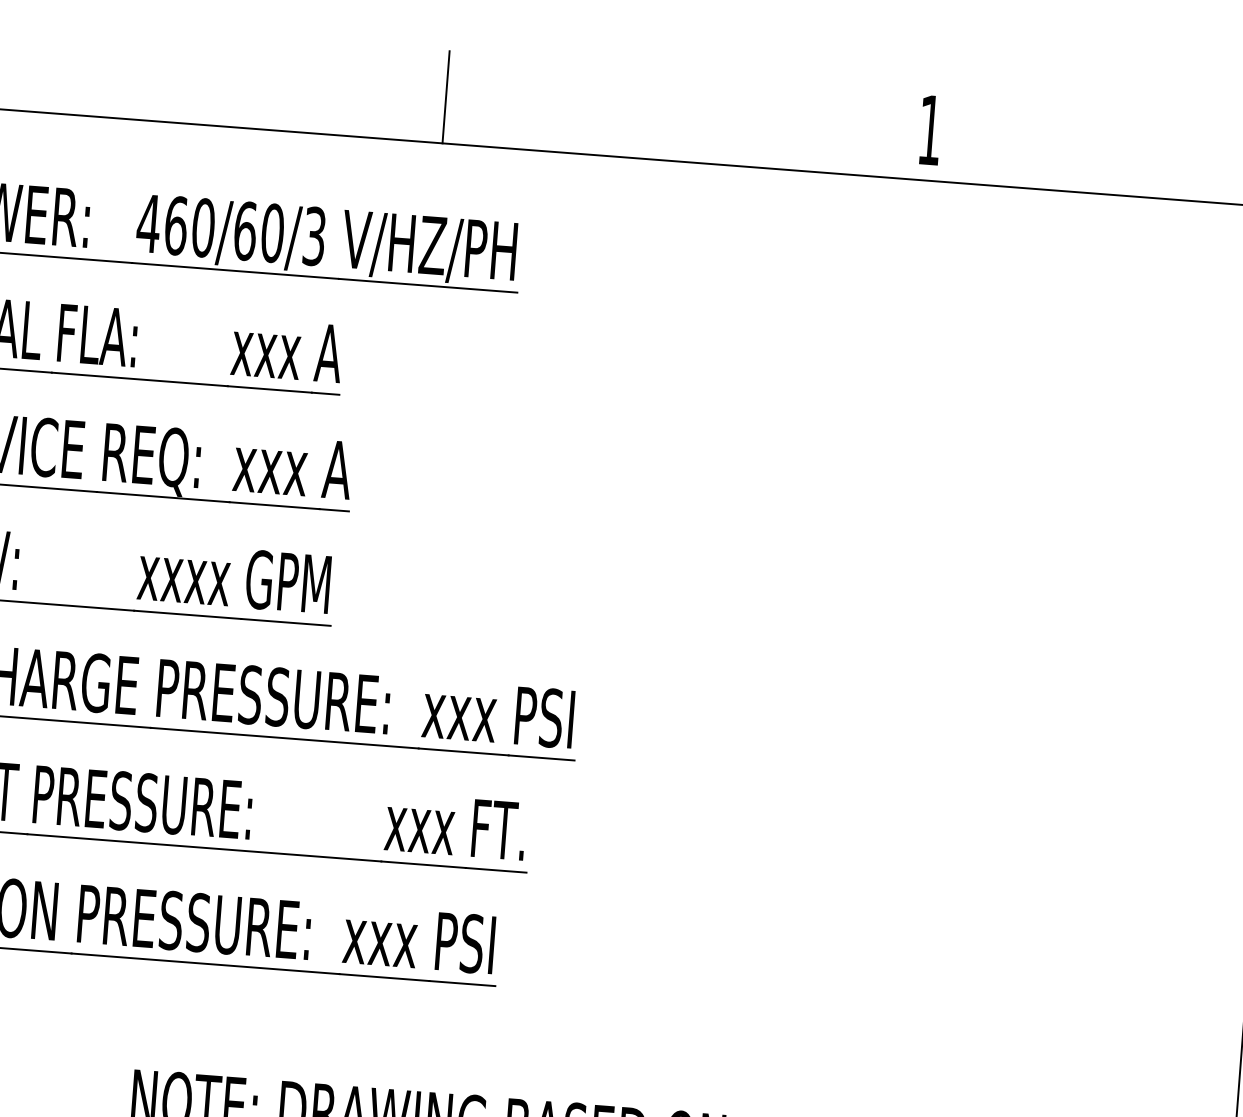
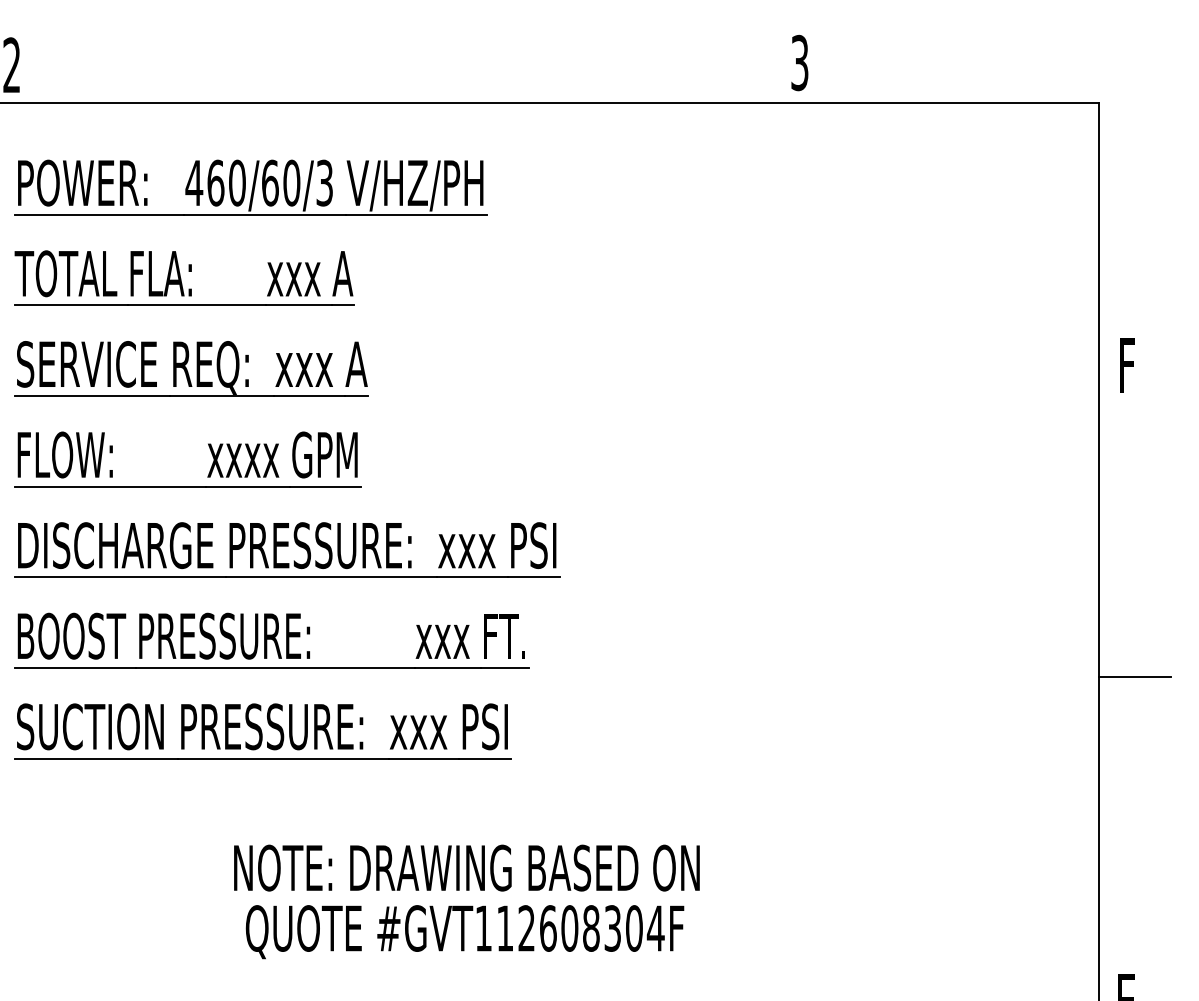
line: (446, 97) -> (419, 66), removed
text: (929, 129) -> (799, 62), 1 -> 3

